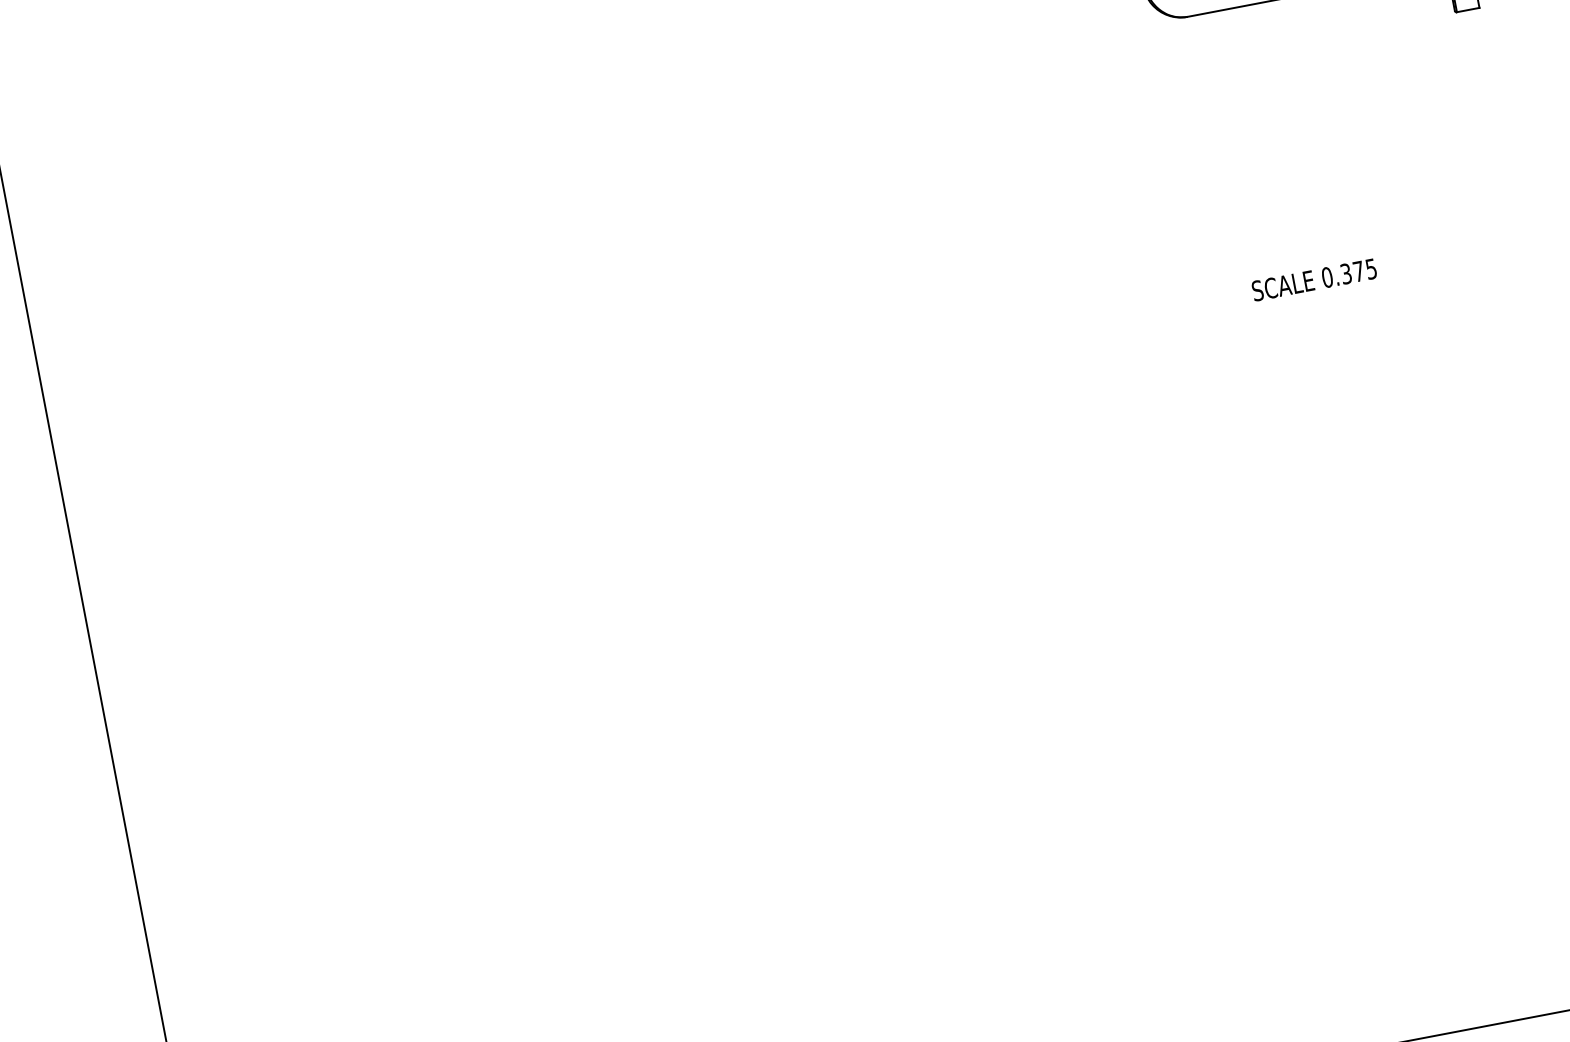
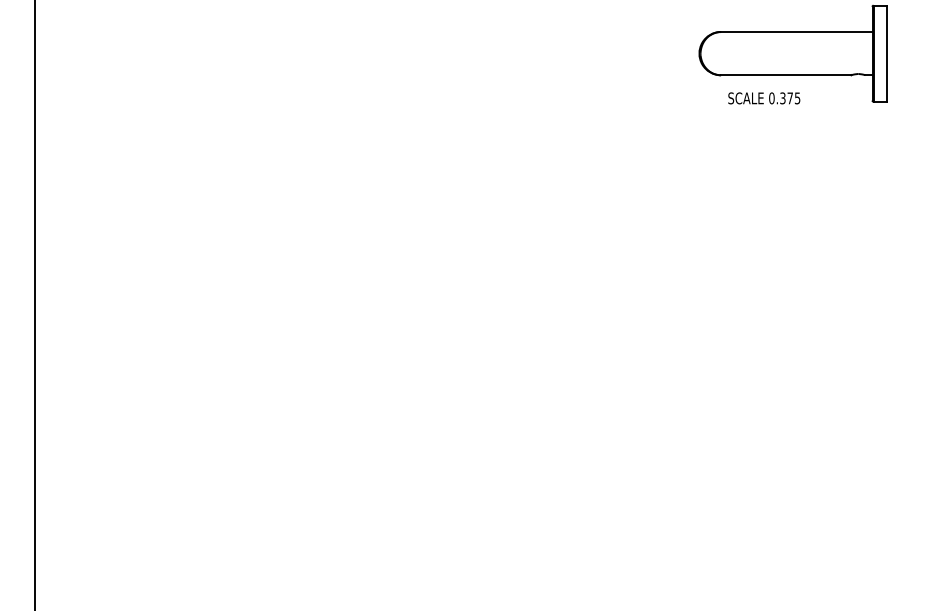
text: (1314, 280) -> (764, 98), moved

